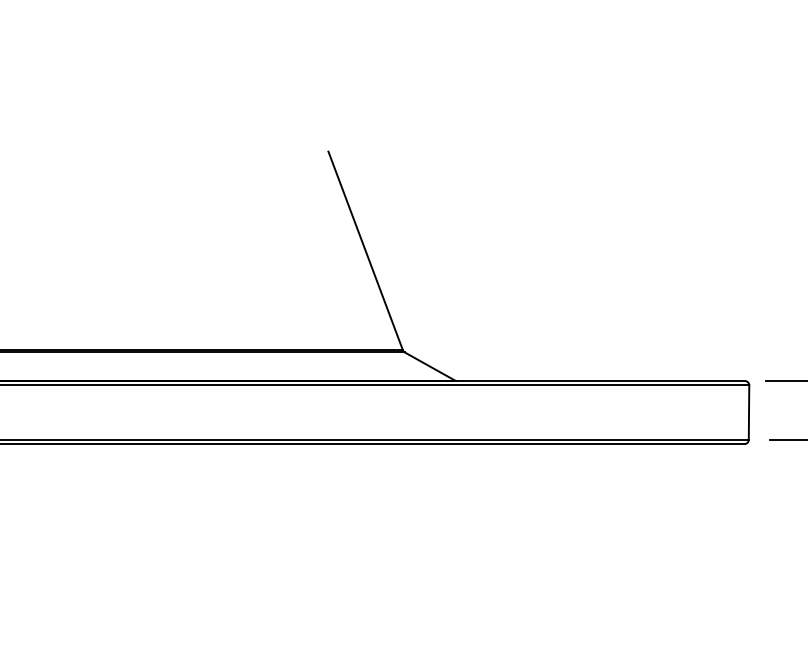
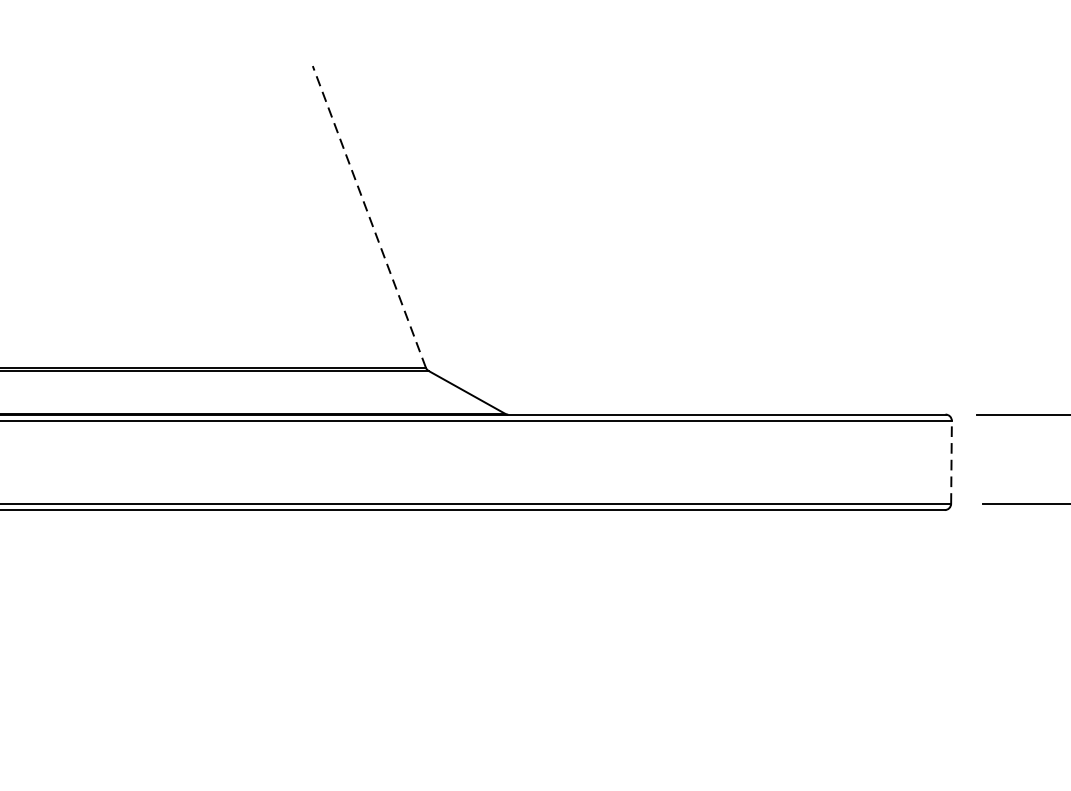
line: (365, 250) -> (369, 216), solid -> dashed
line: (749, 412) -> (952, 462), solid -> dashed

